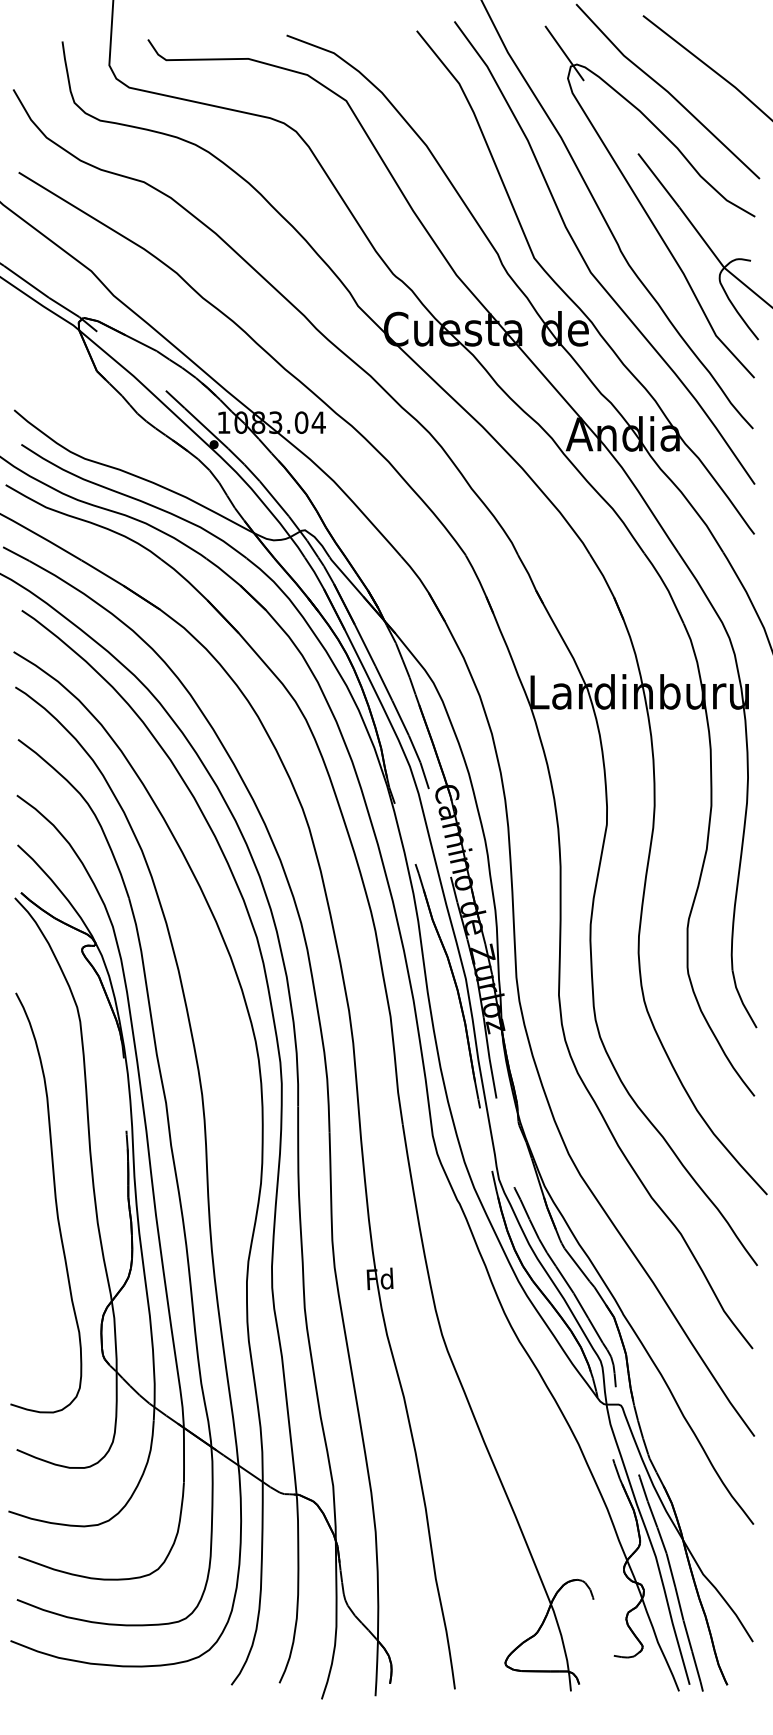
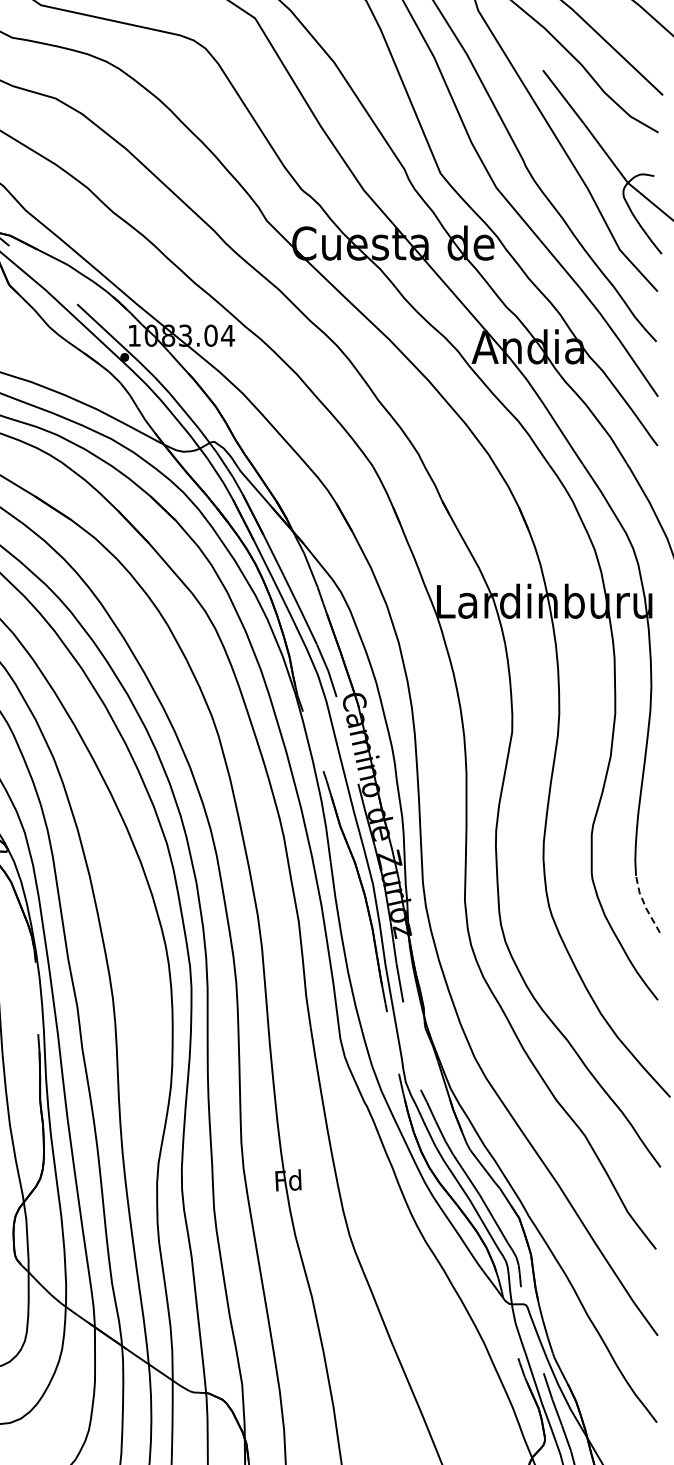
line: (741, 1000) -> (644, 905), solid -> dashed

